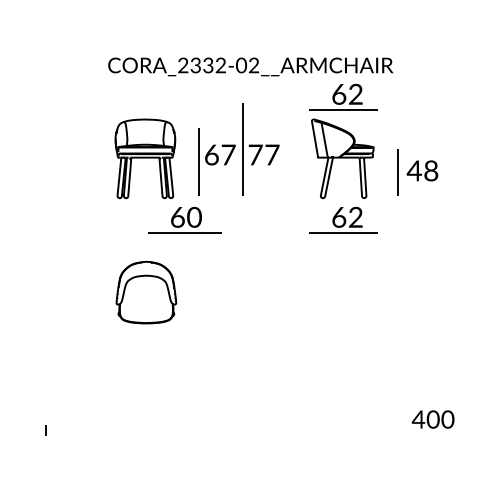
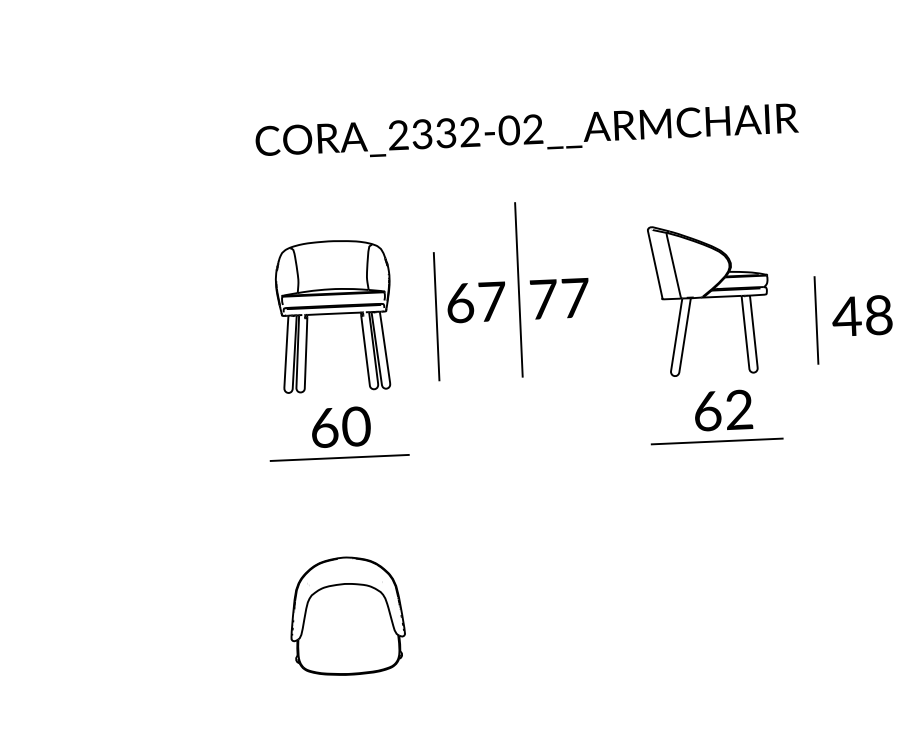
part: (343, 96) -> (705, 180), removed
part: (184, 219) -> (337, 431), moved
part: (146, 292) -> (347, 615), moved

